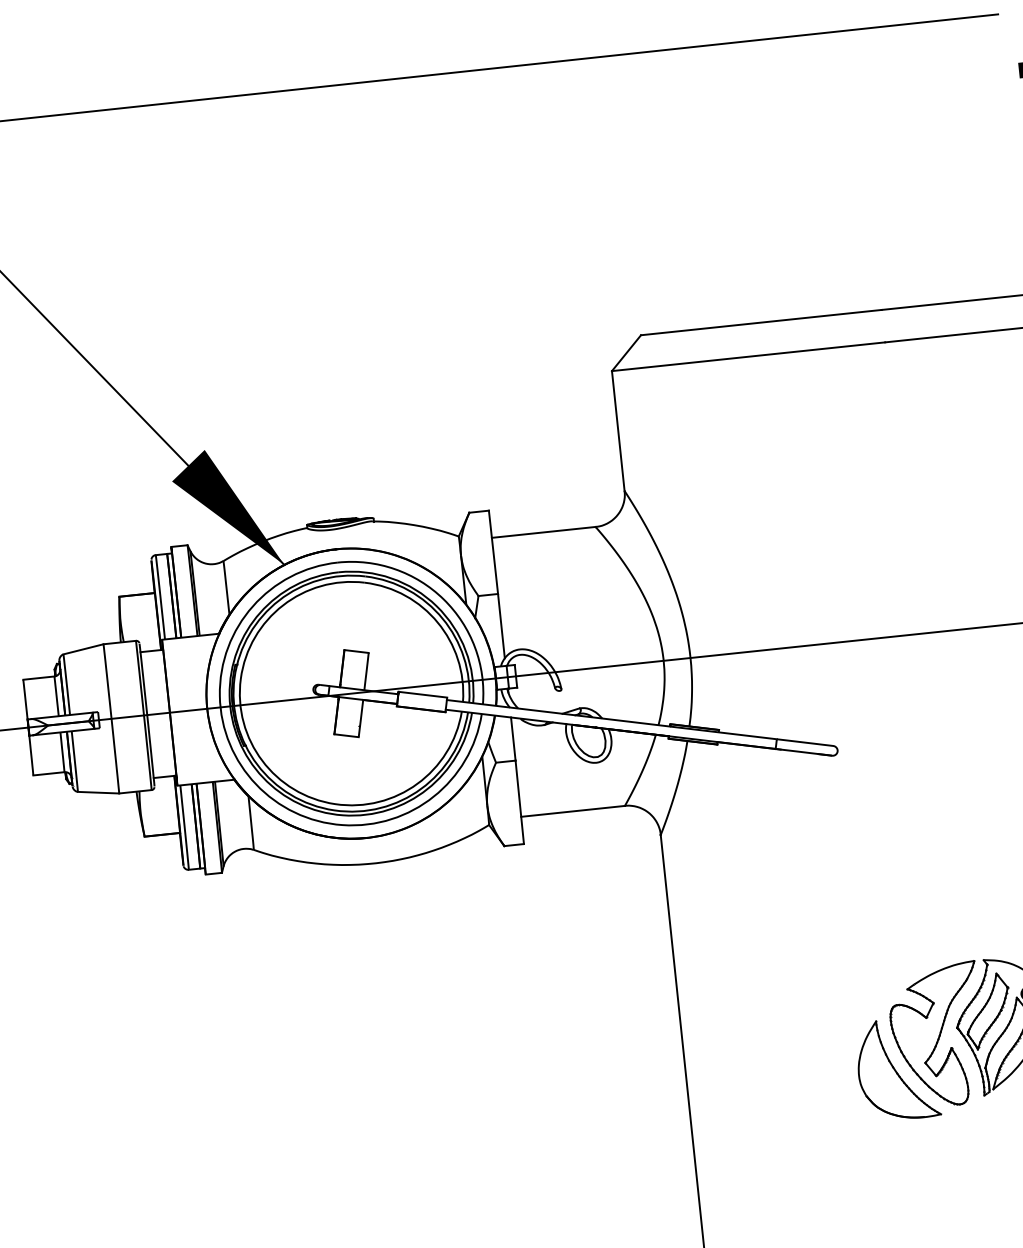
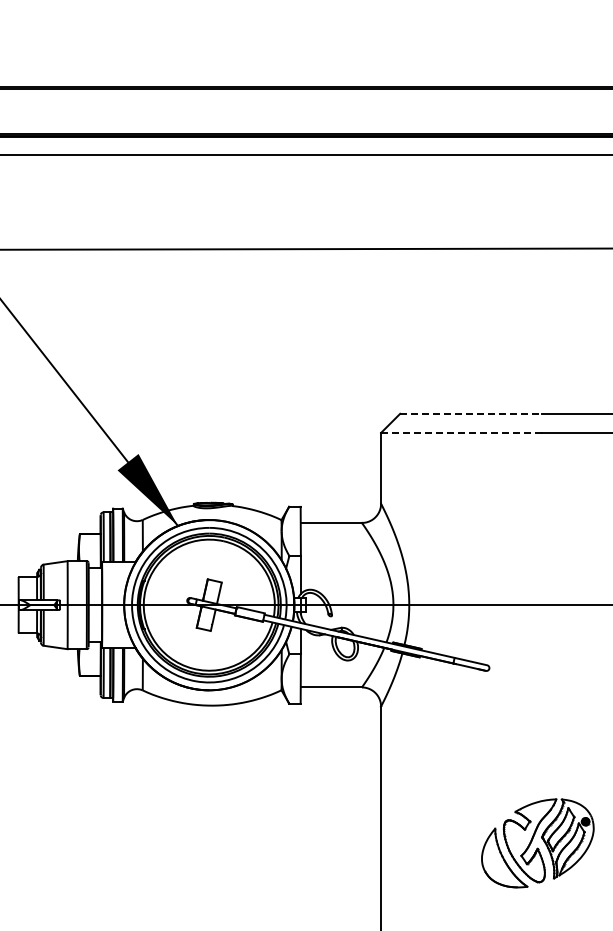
line: (761, 321) -> (471, 413), solid -> dashed
line: (748, 355) -> (461, 432), solid -> dashed

